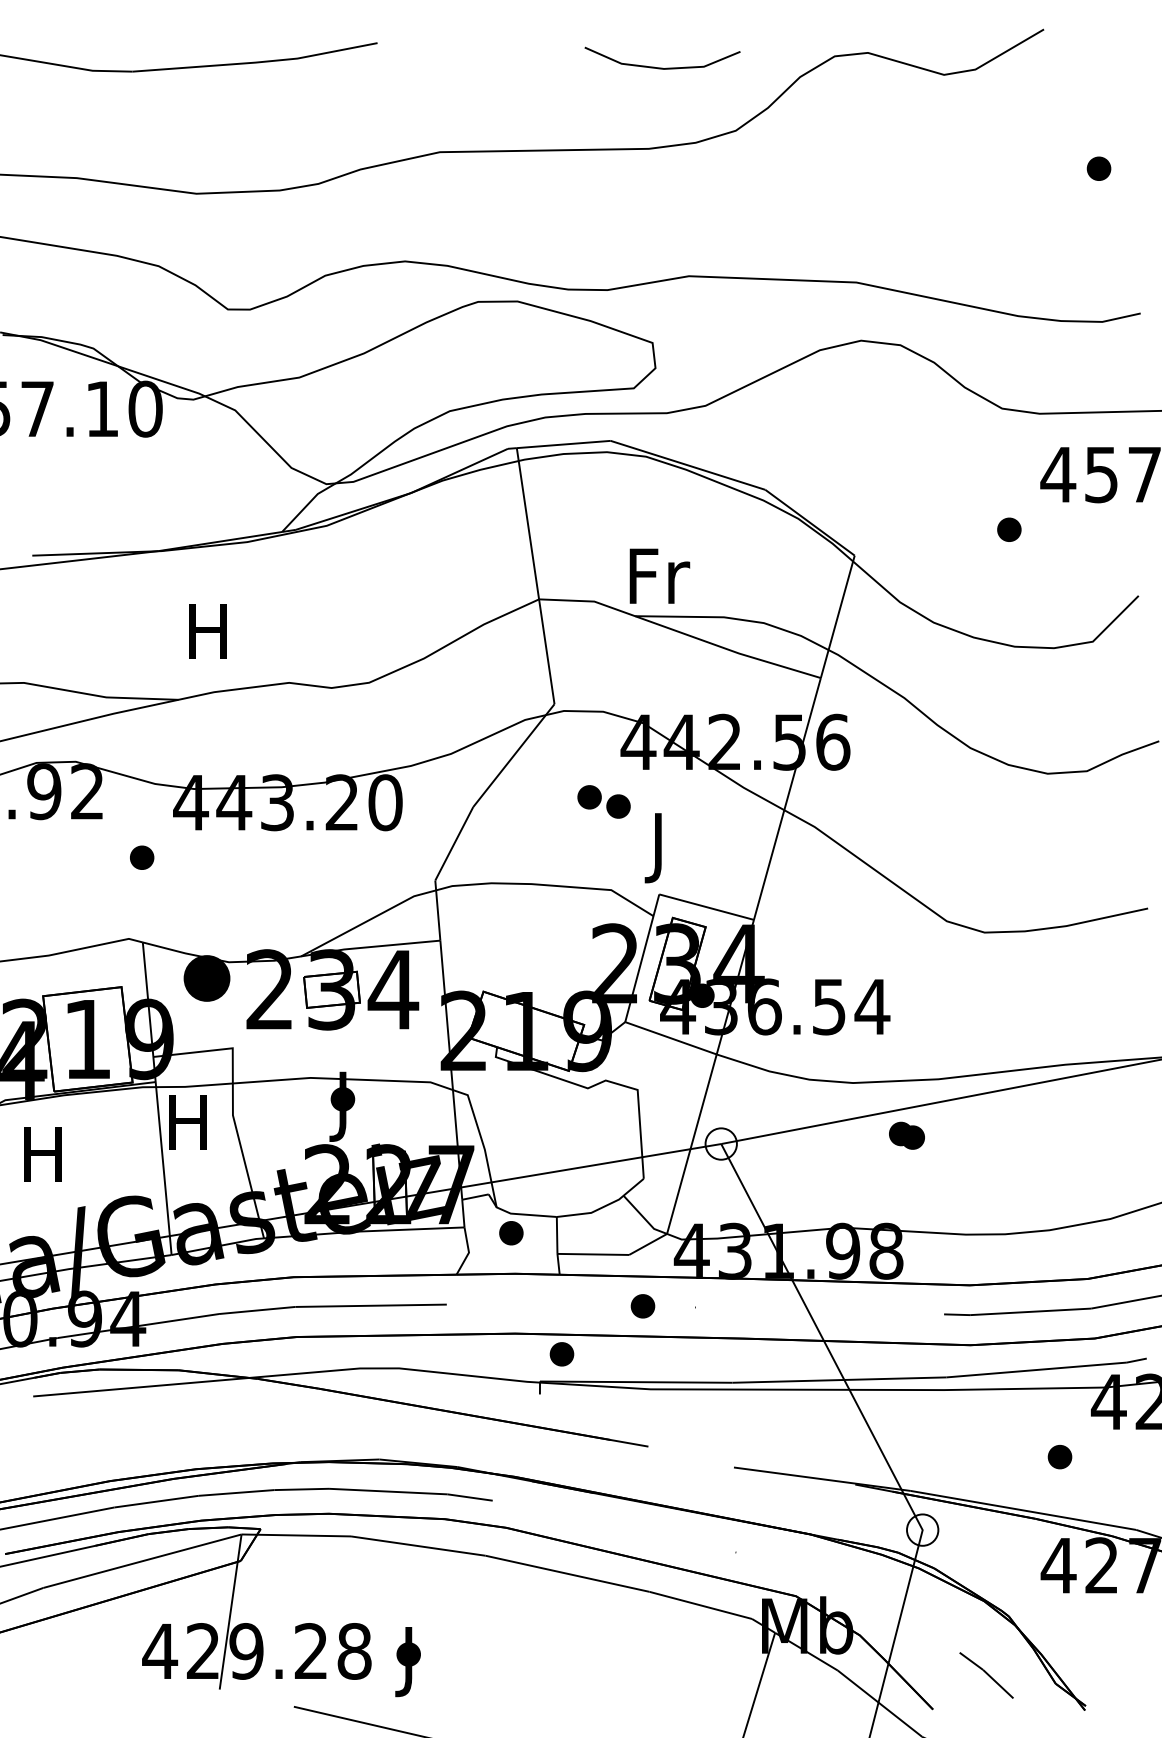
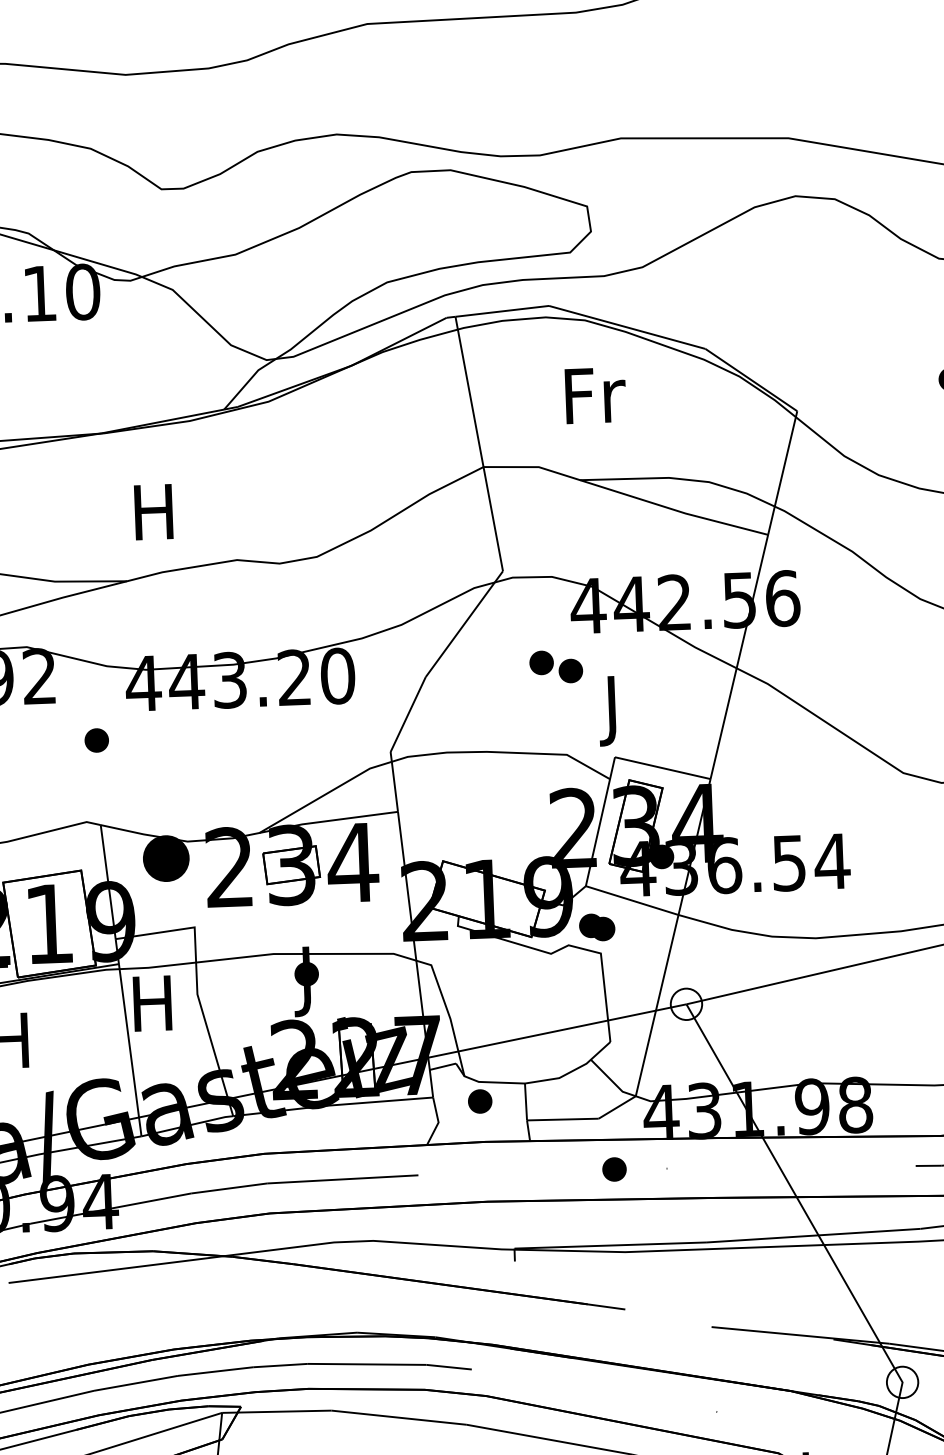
text: (659, 575) -> (595, 394), moved
part: (906, 1135) -> (596, 927), moved
part: (561, 1354) -> (534, 1220), removed

